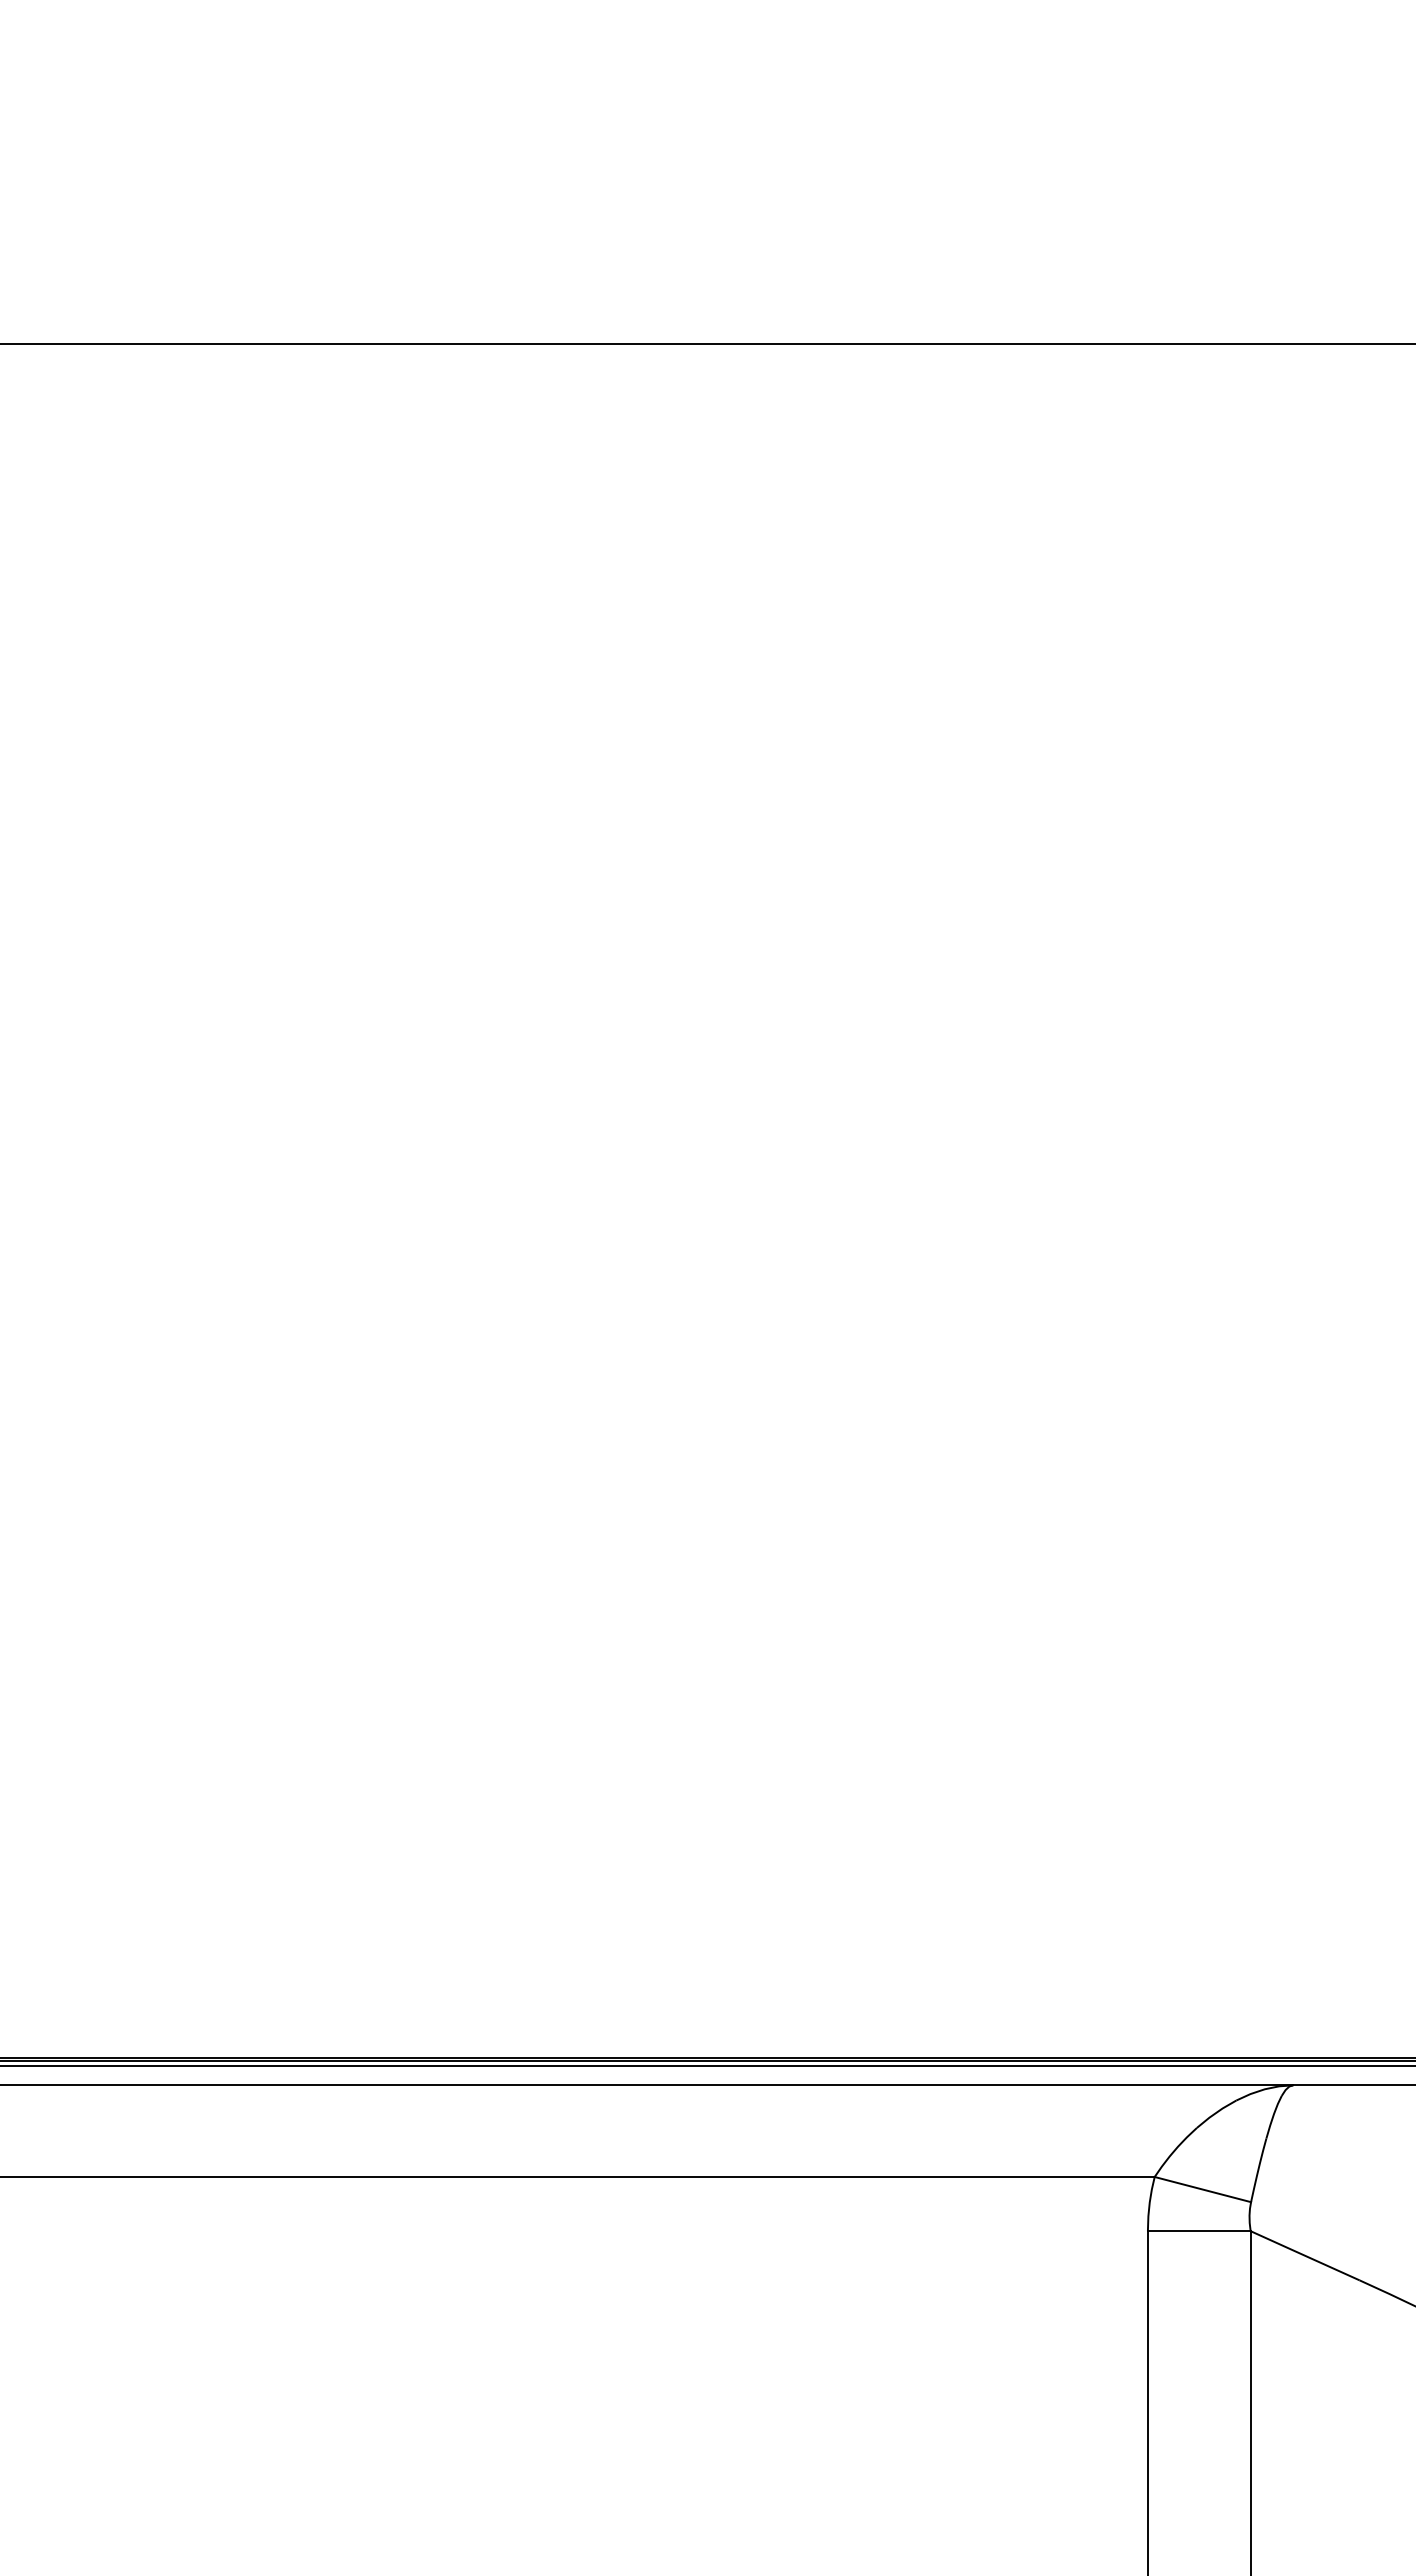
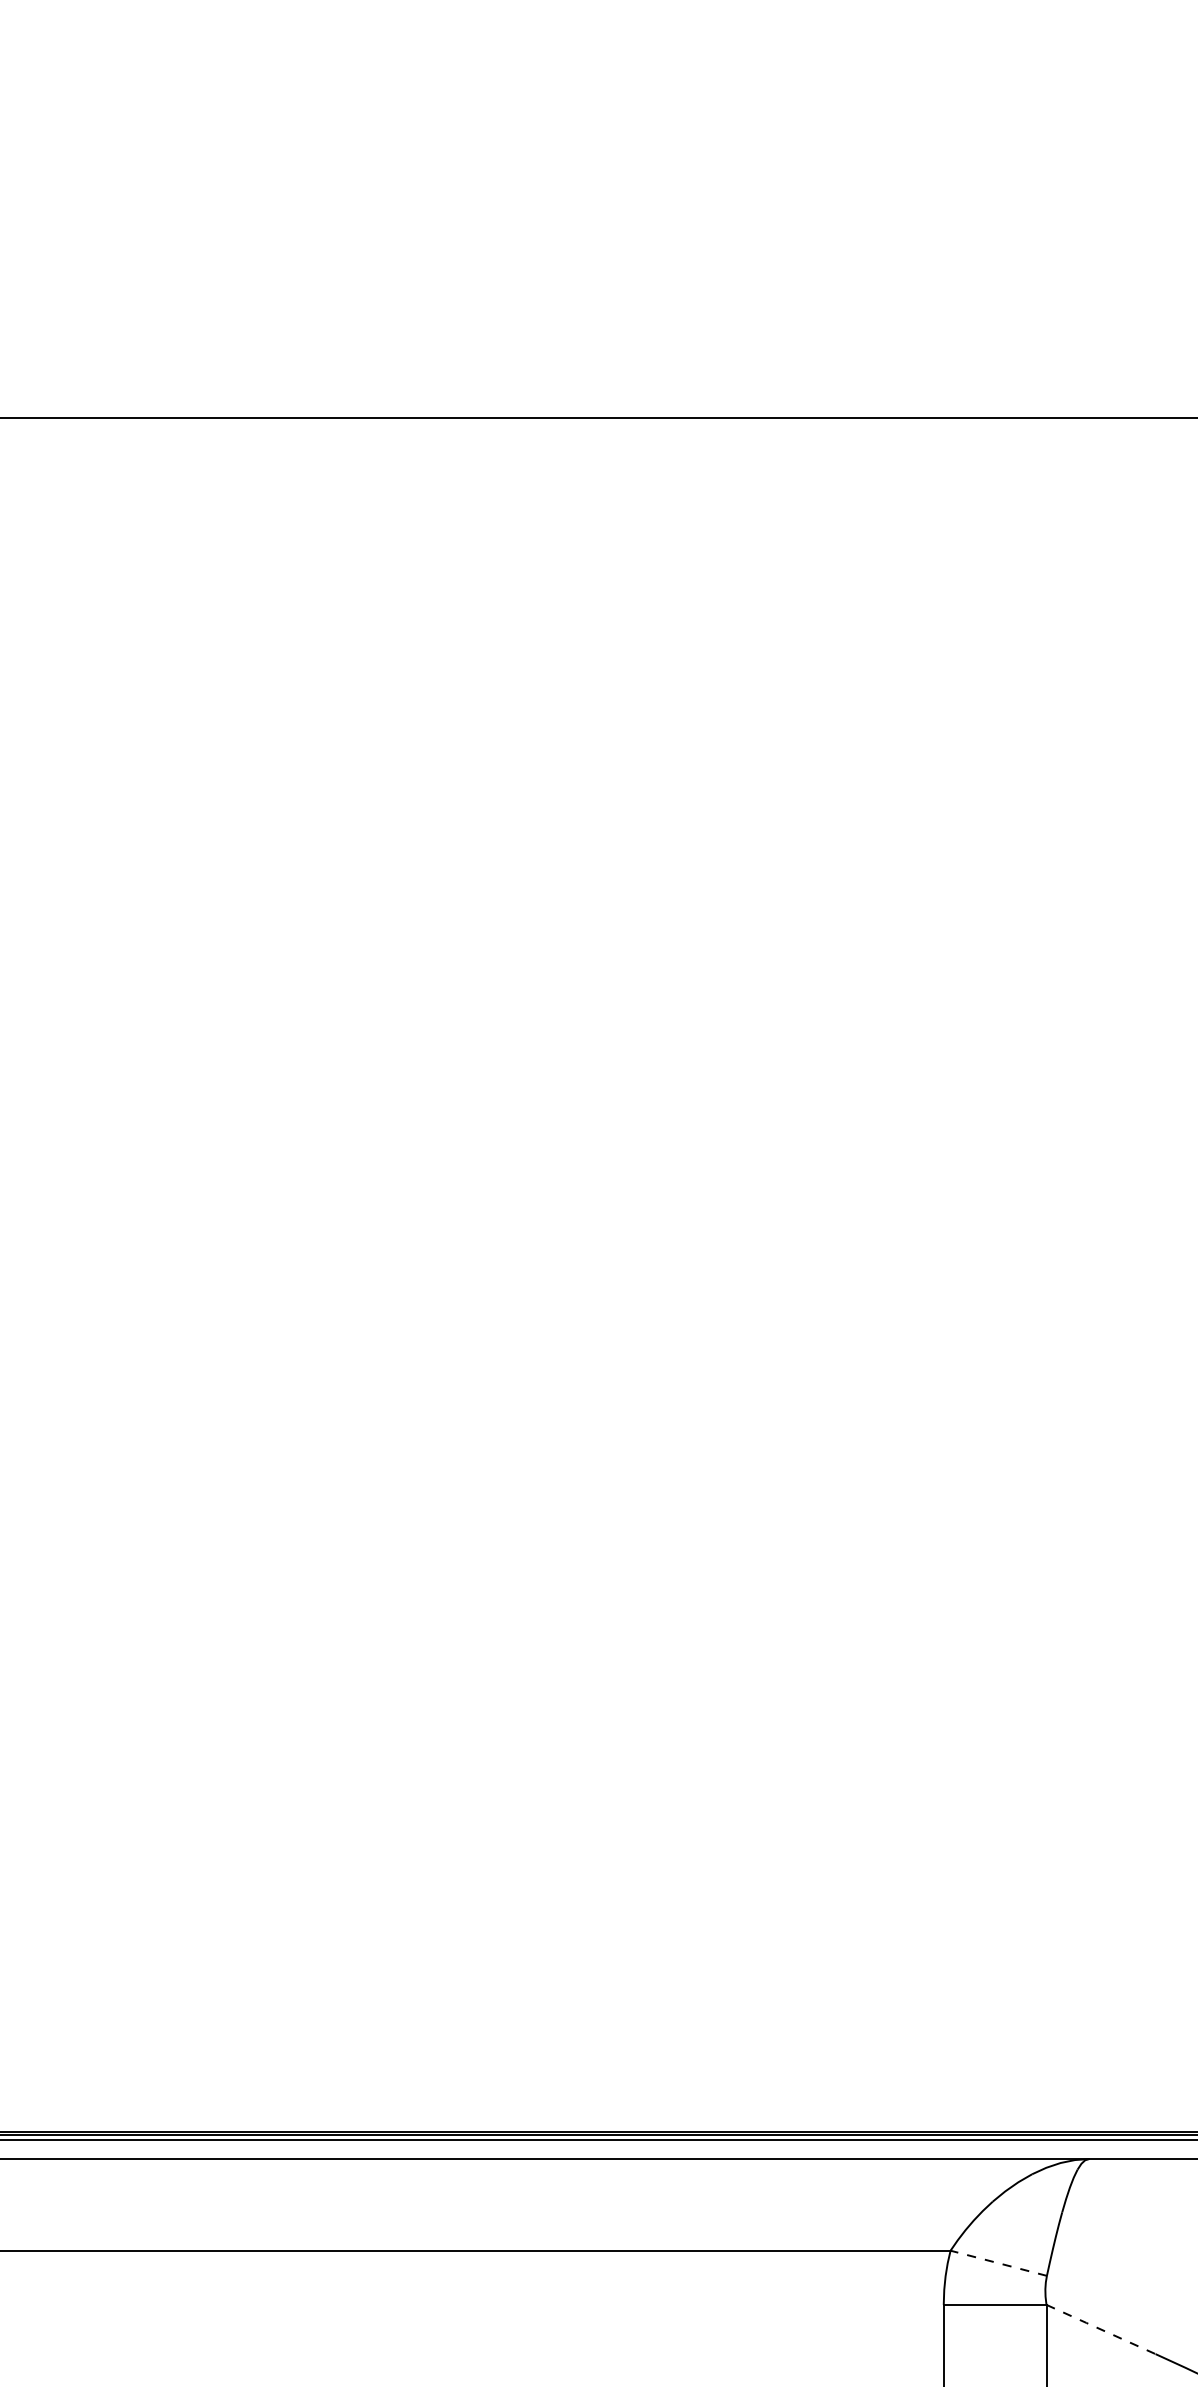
line: (1202, 2189) -> (998, 2263), solid -> dashed
line: (1305, 2255) -> (1101, 2329), solid -> dashed

